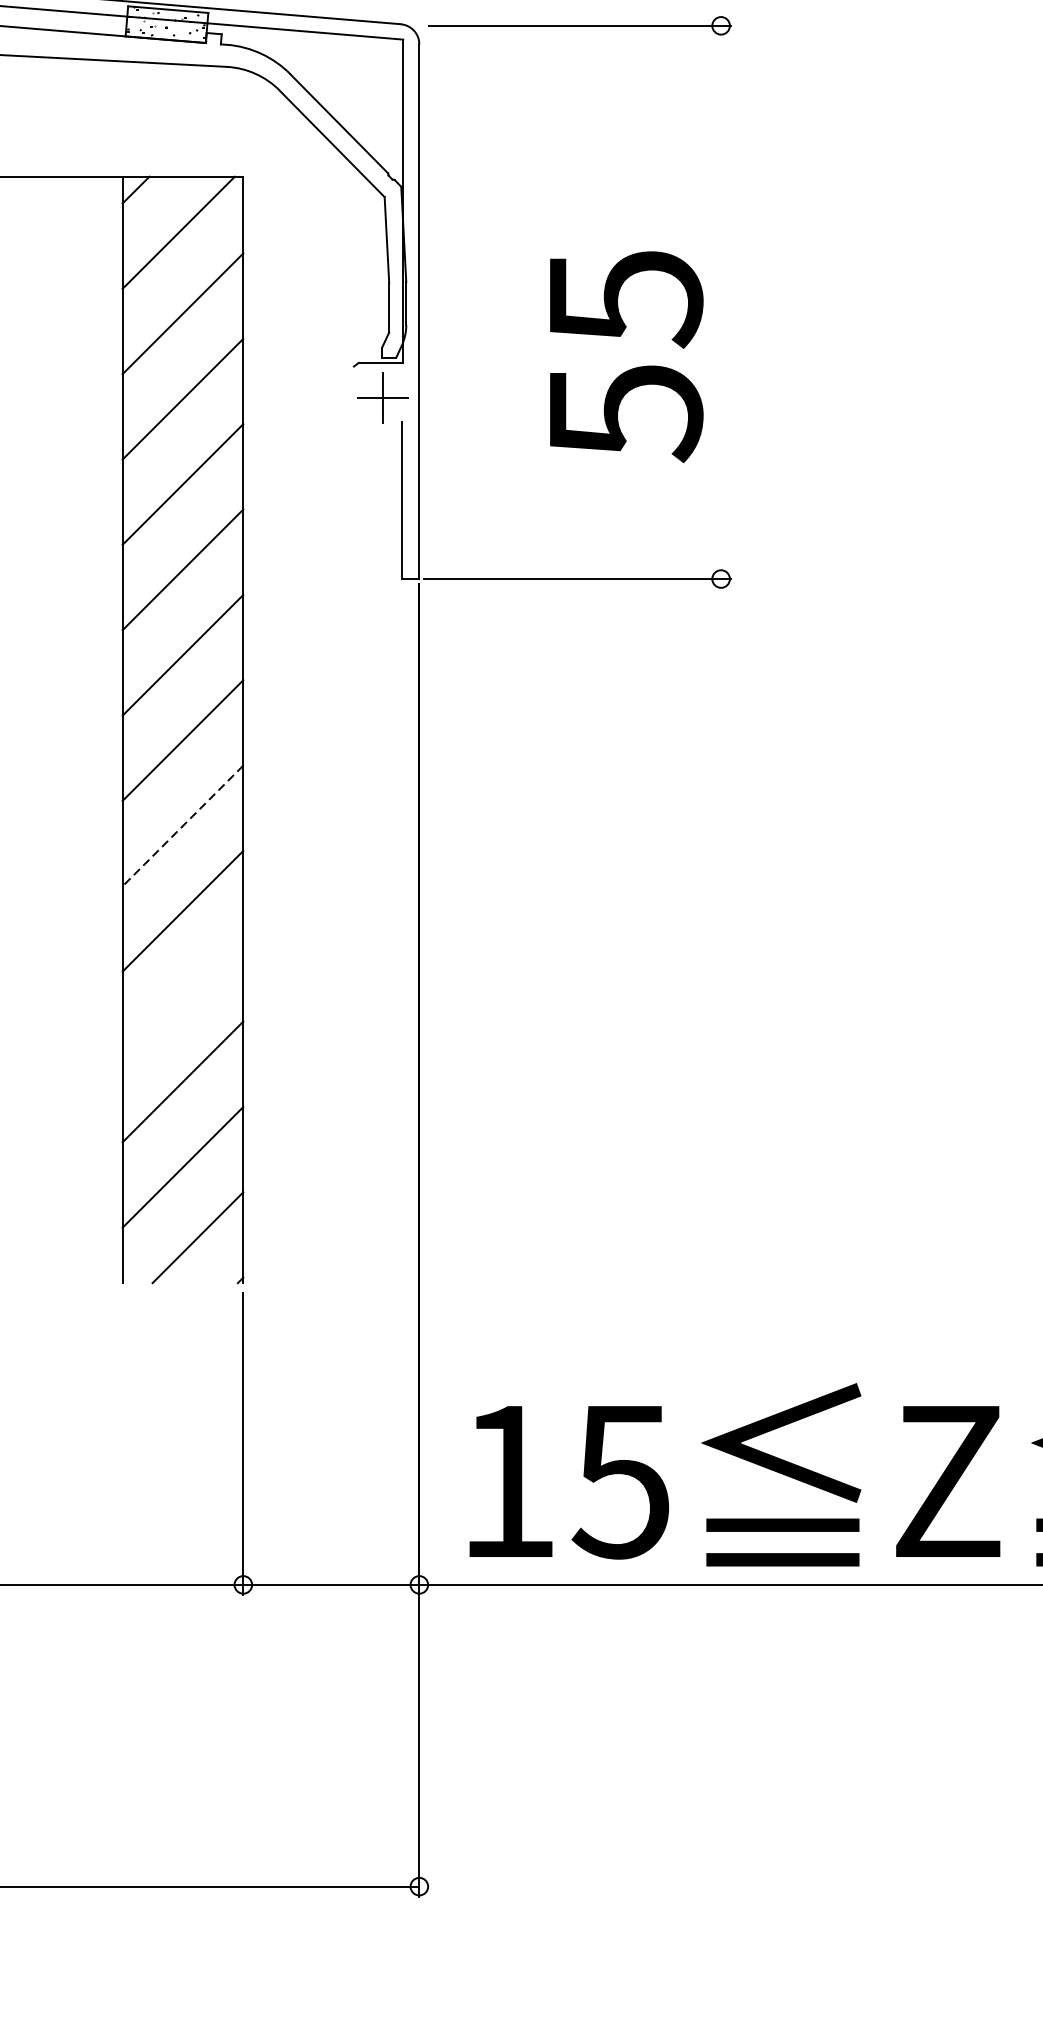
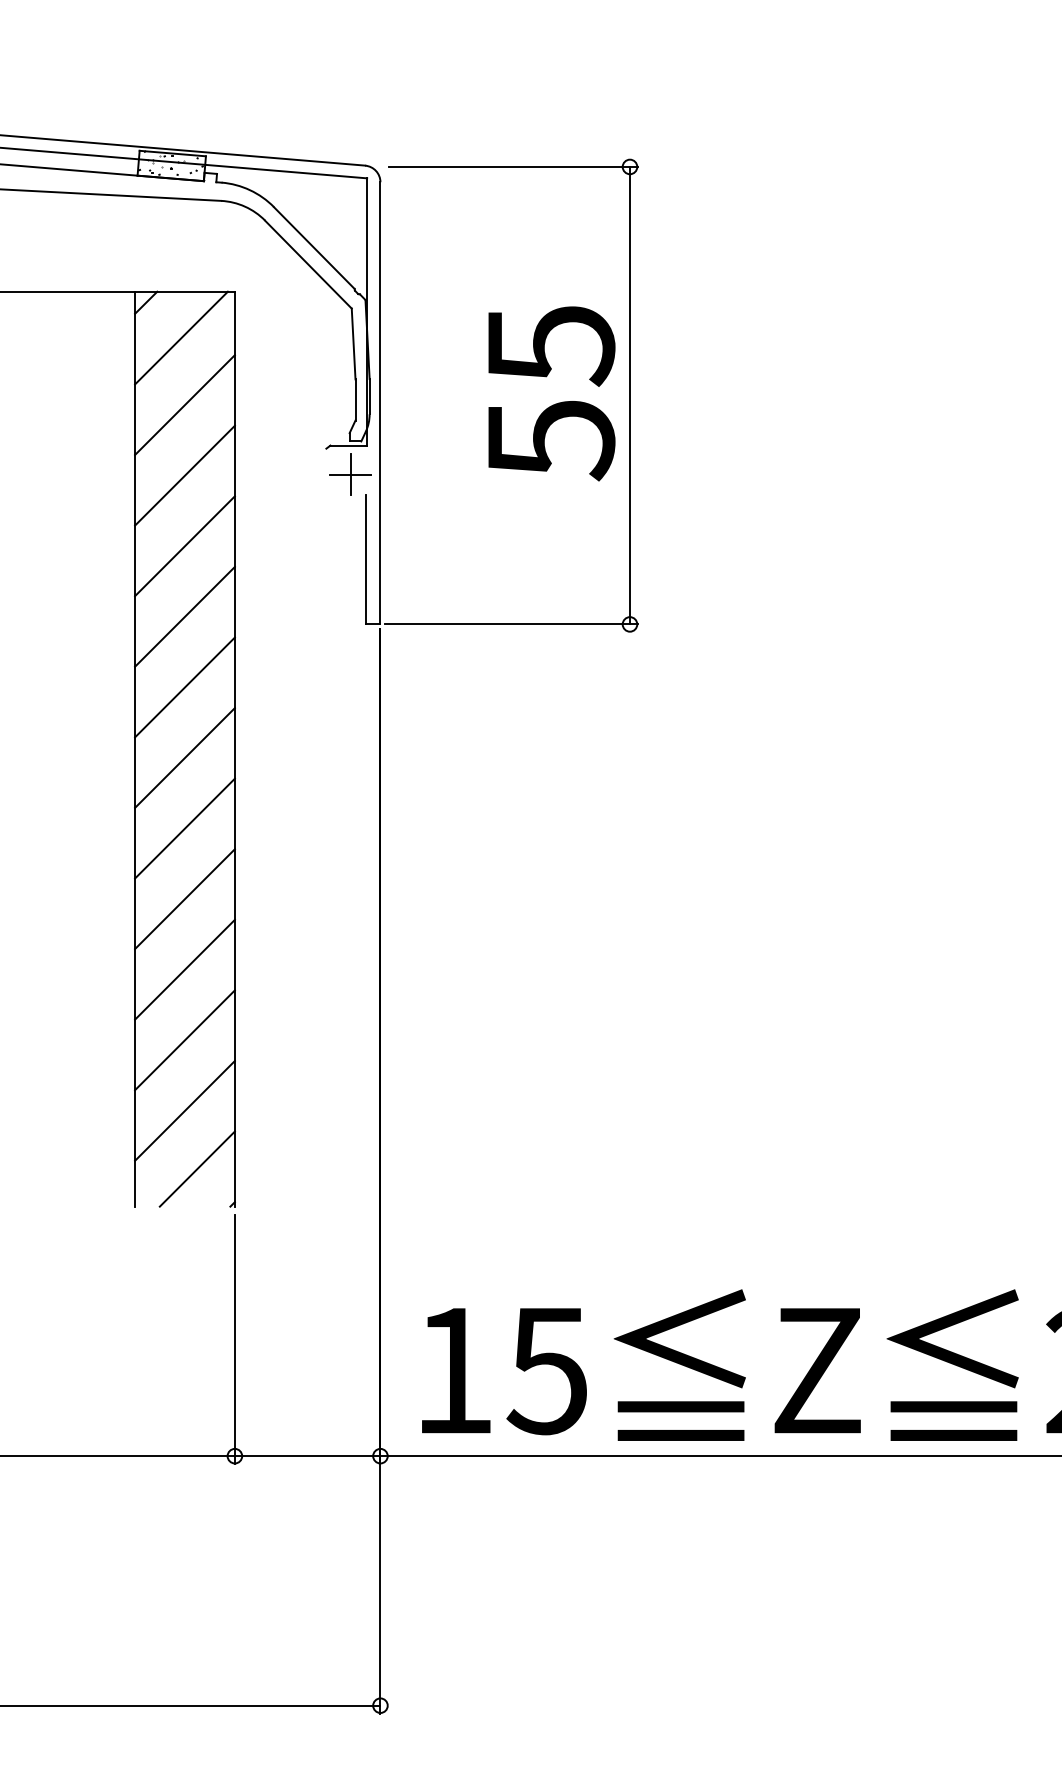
line: (720, 302) -> (629, 395), added
text: (626, 356) -> (551, 393), moved
line: (182, 825) -> (184, 828), dashed -> solid
line: (182, 996) -> (184, 969), added

